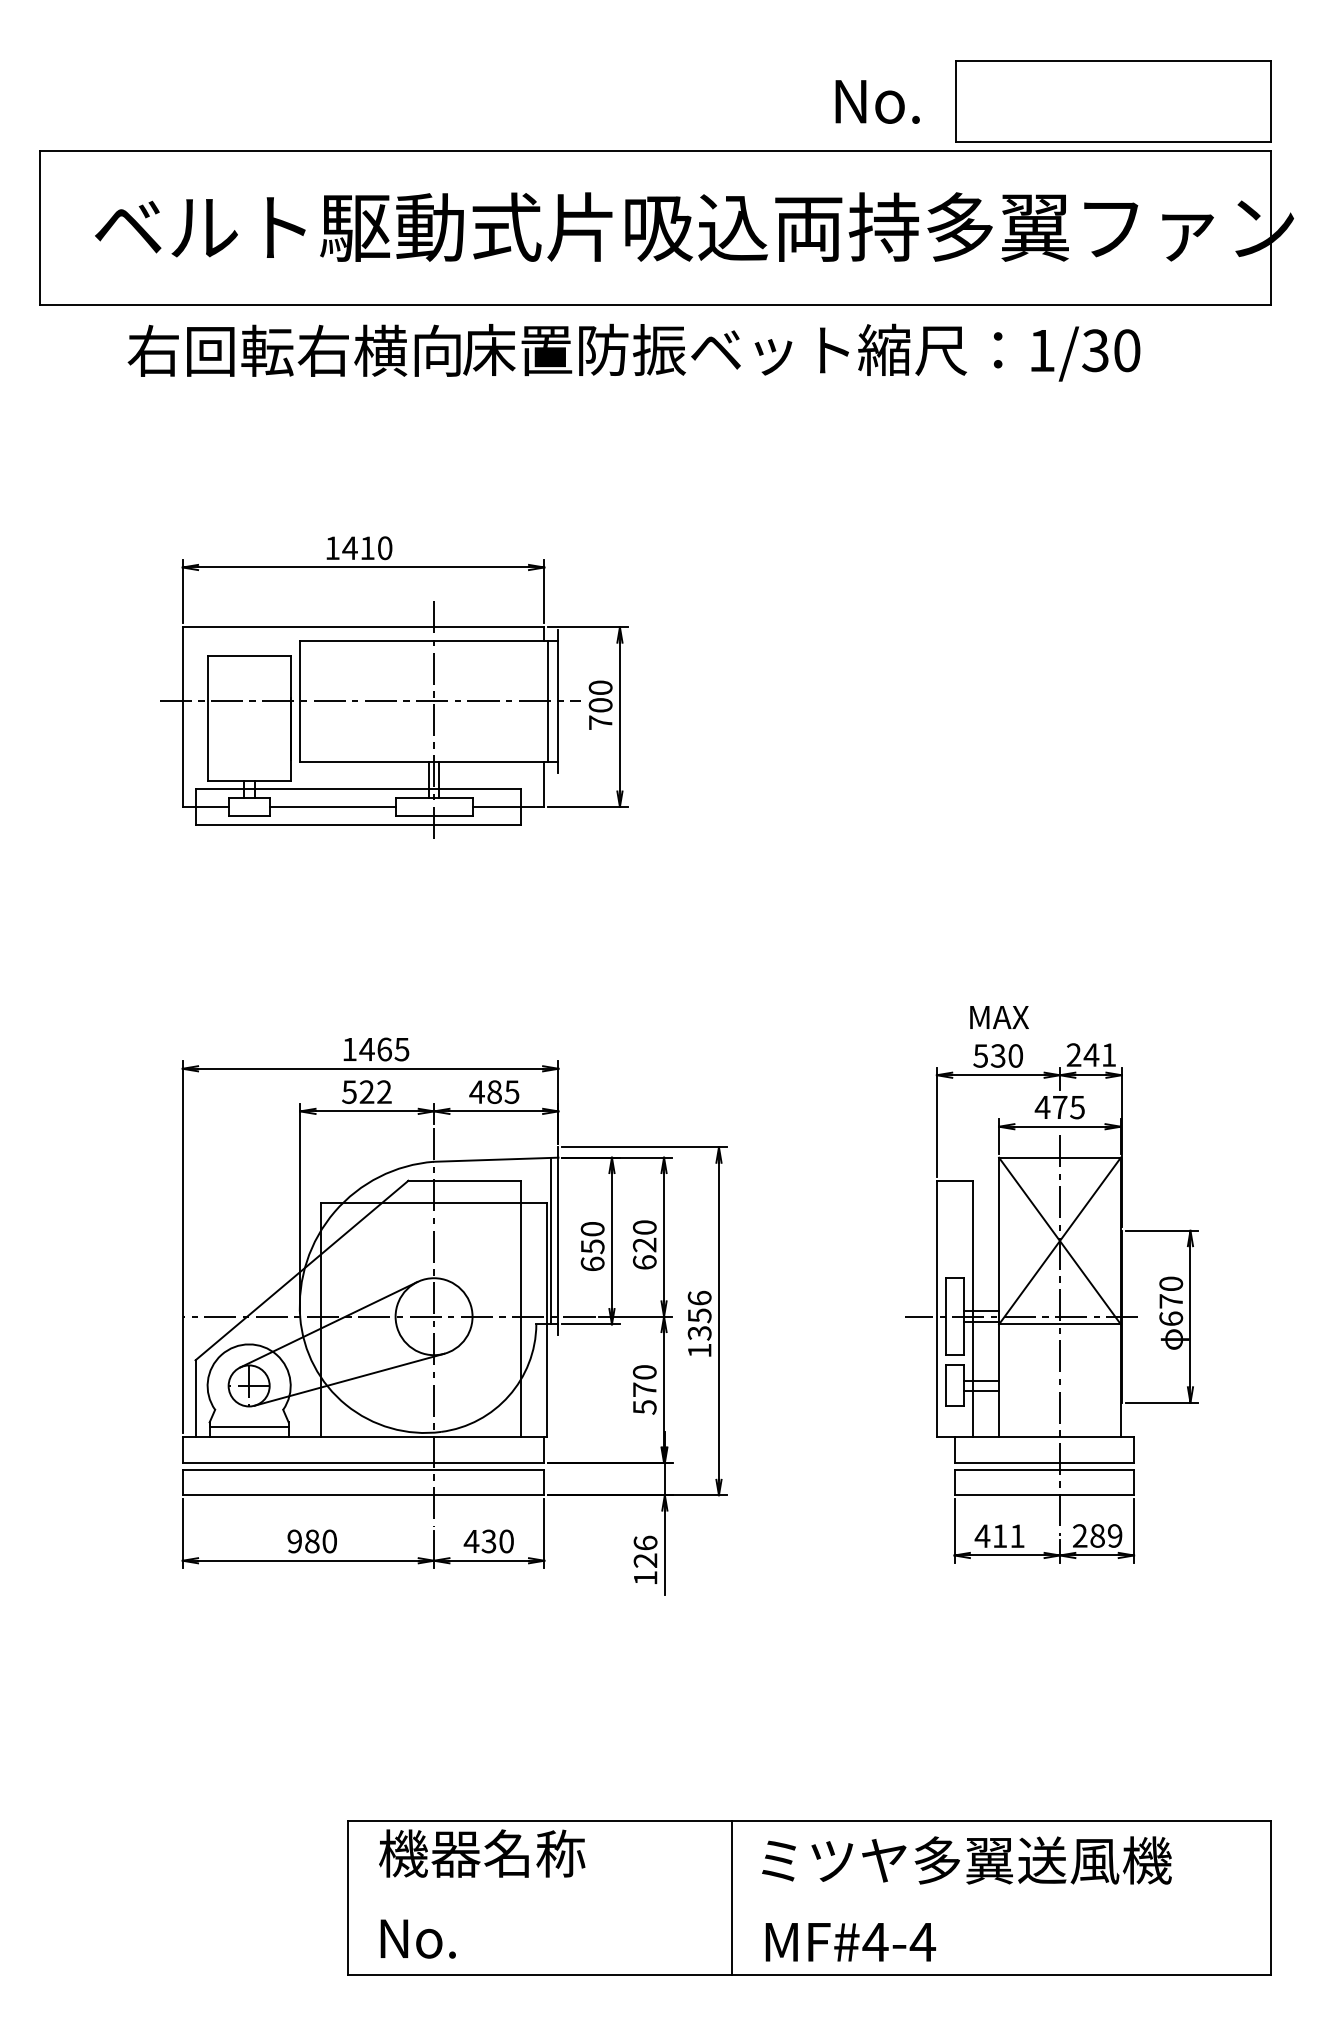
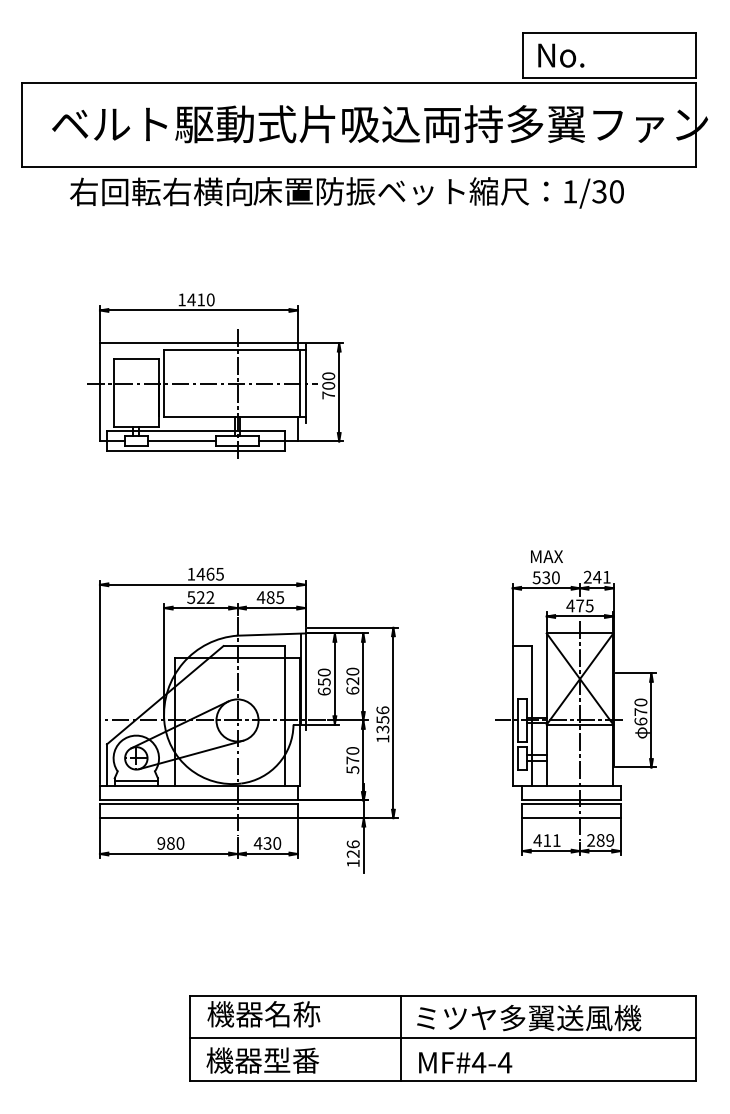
text: (878, 101) -> (561, 55), moved
line: (808, 1897) -> (442, 1038), added
text: (479, 1938) -> (262, 1060), No. -> 機器型番

